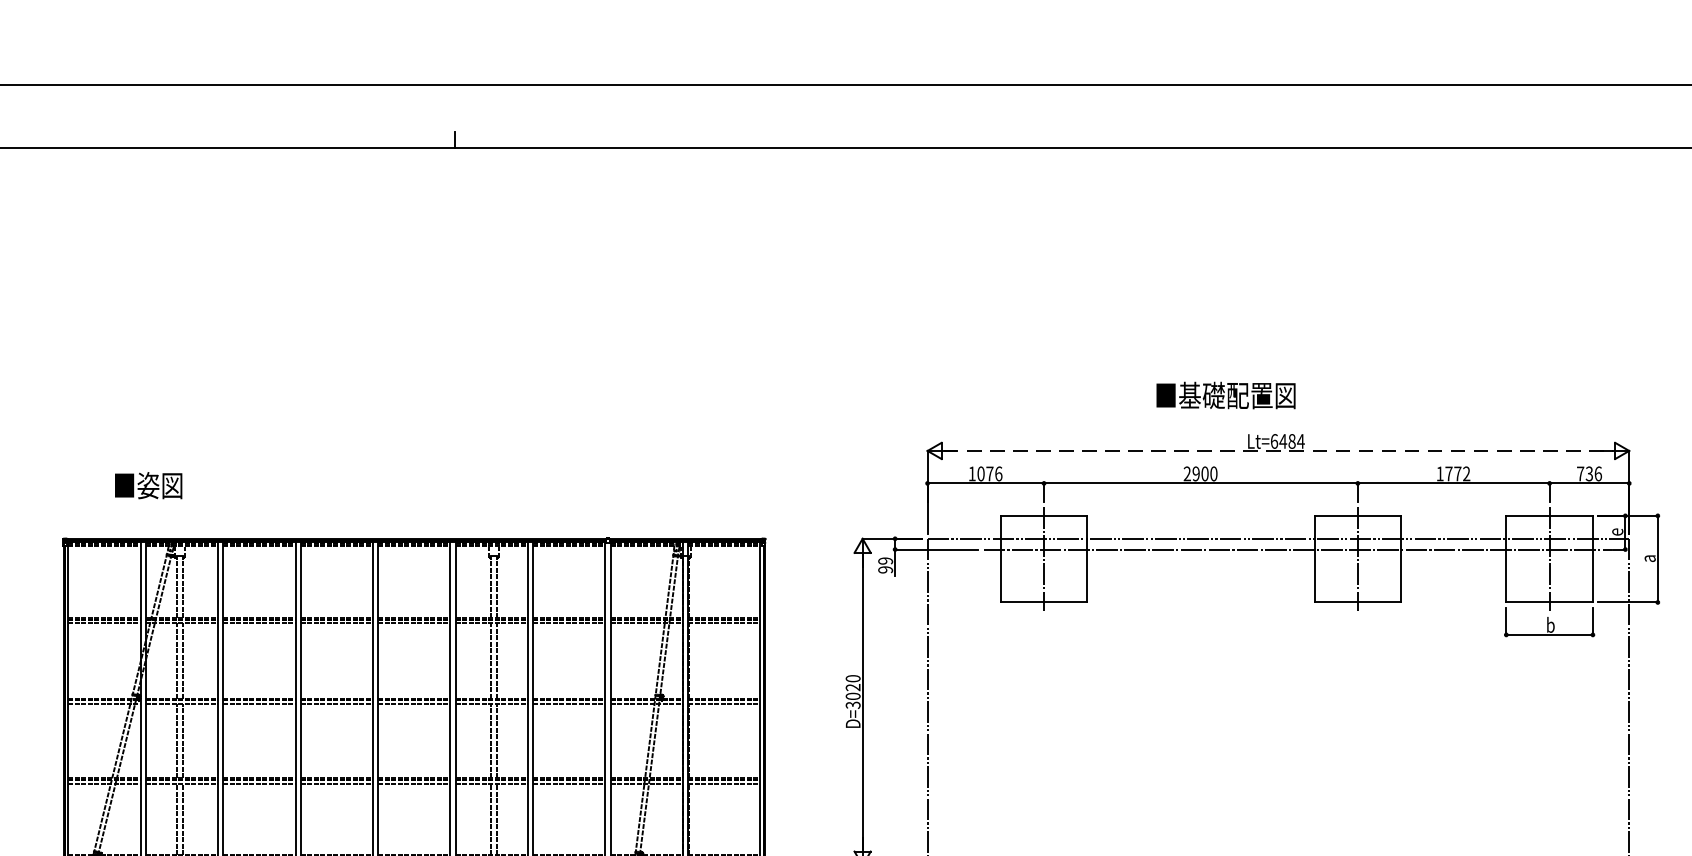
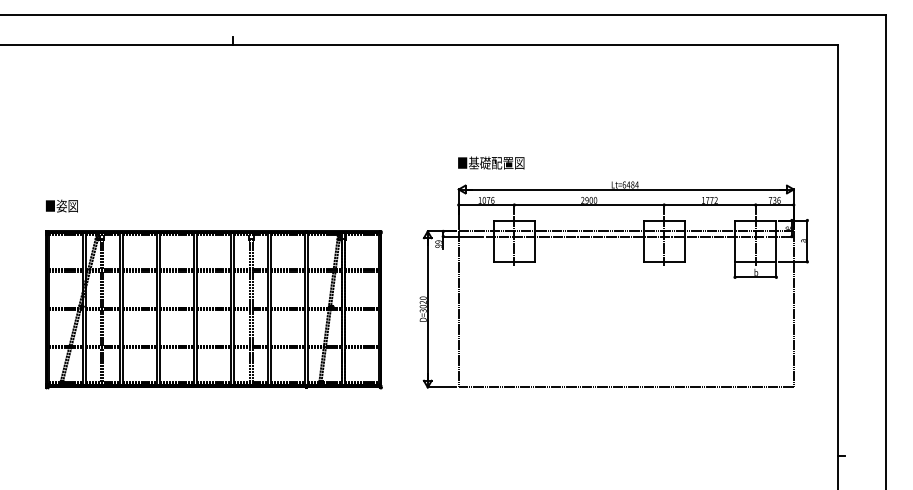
text: (1226, 394) -> (491, 162), moved
line: (1278, 450) -> (626, 189), dashed -> solid
text: (147, 484) -> (61, 205), moved

